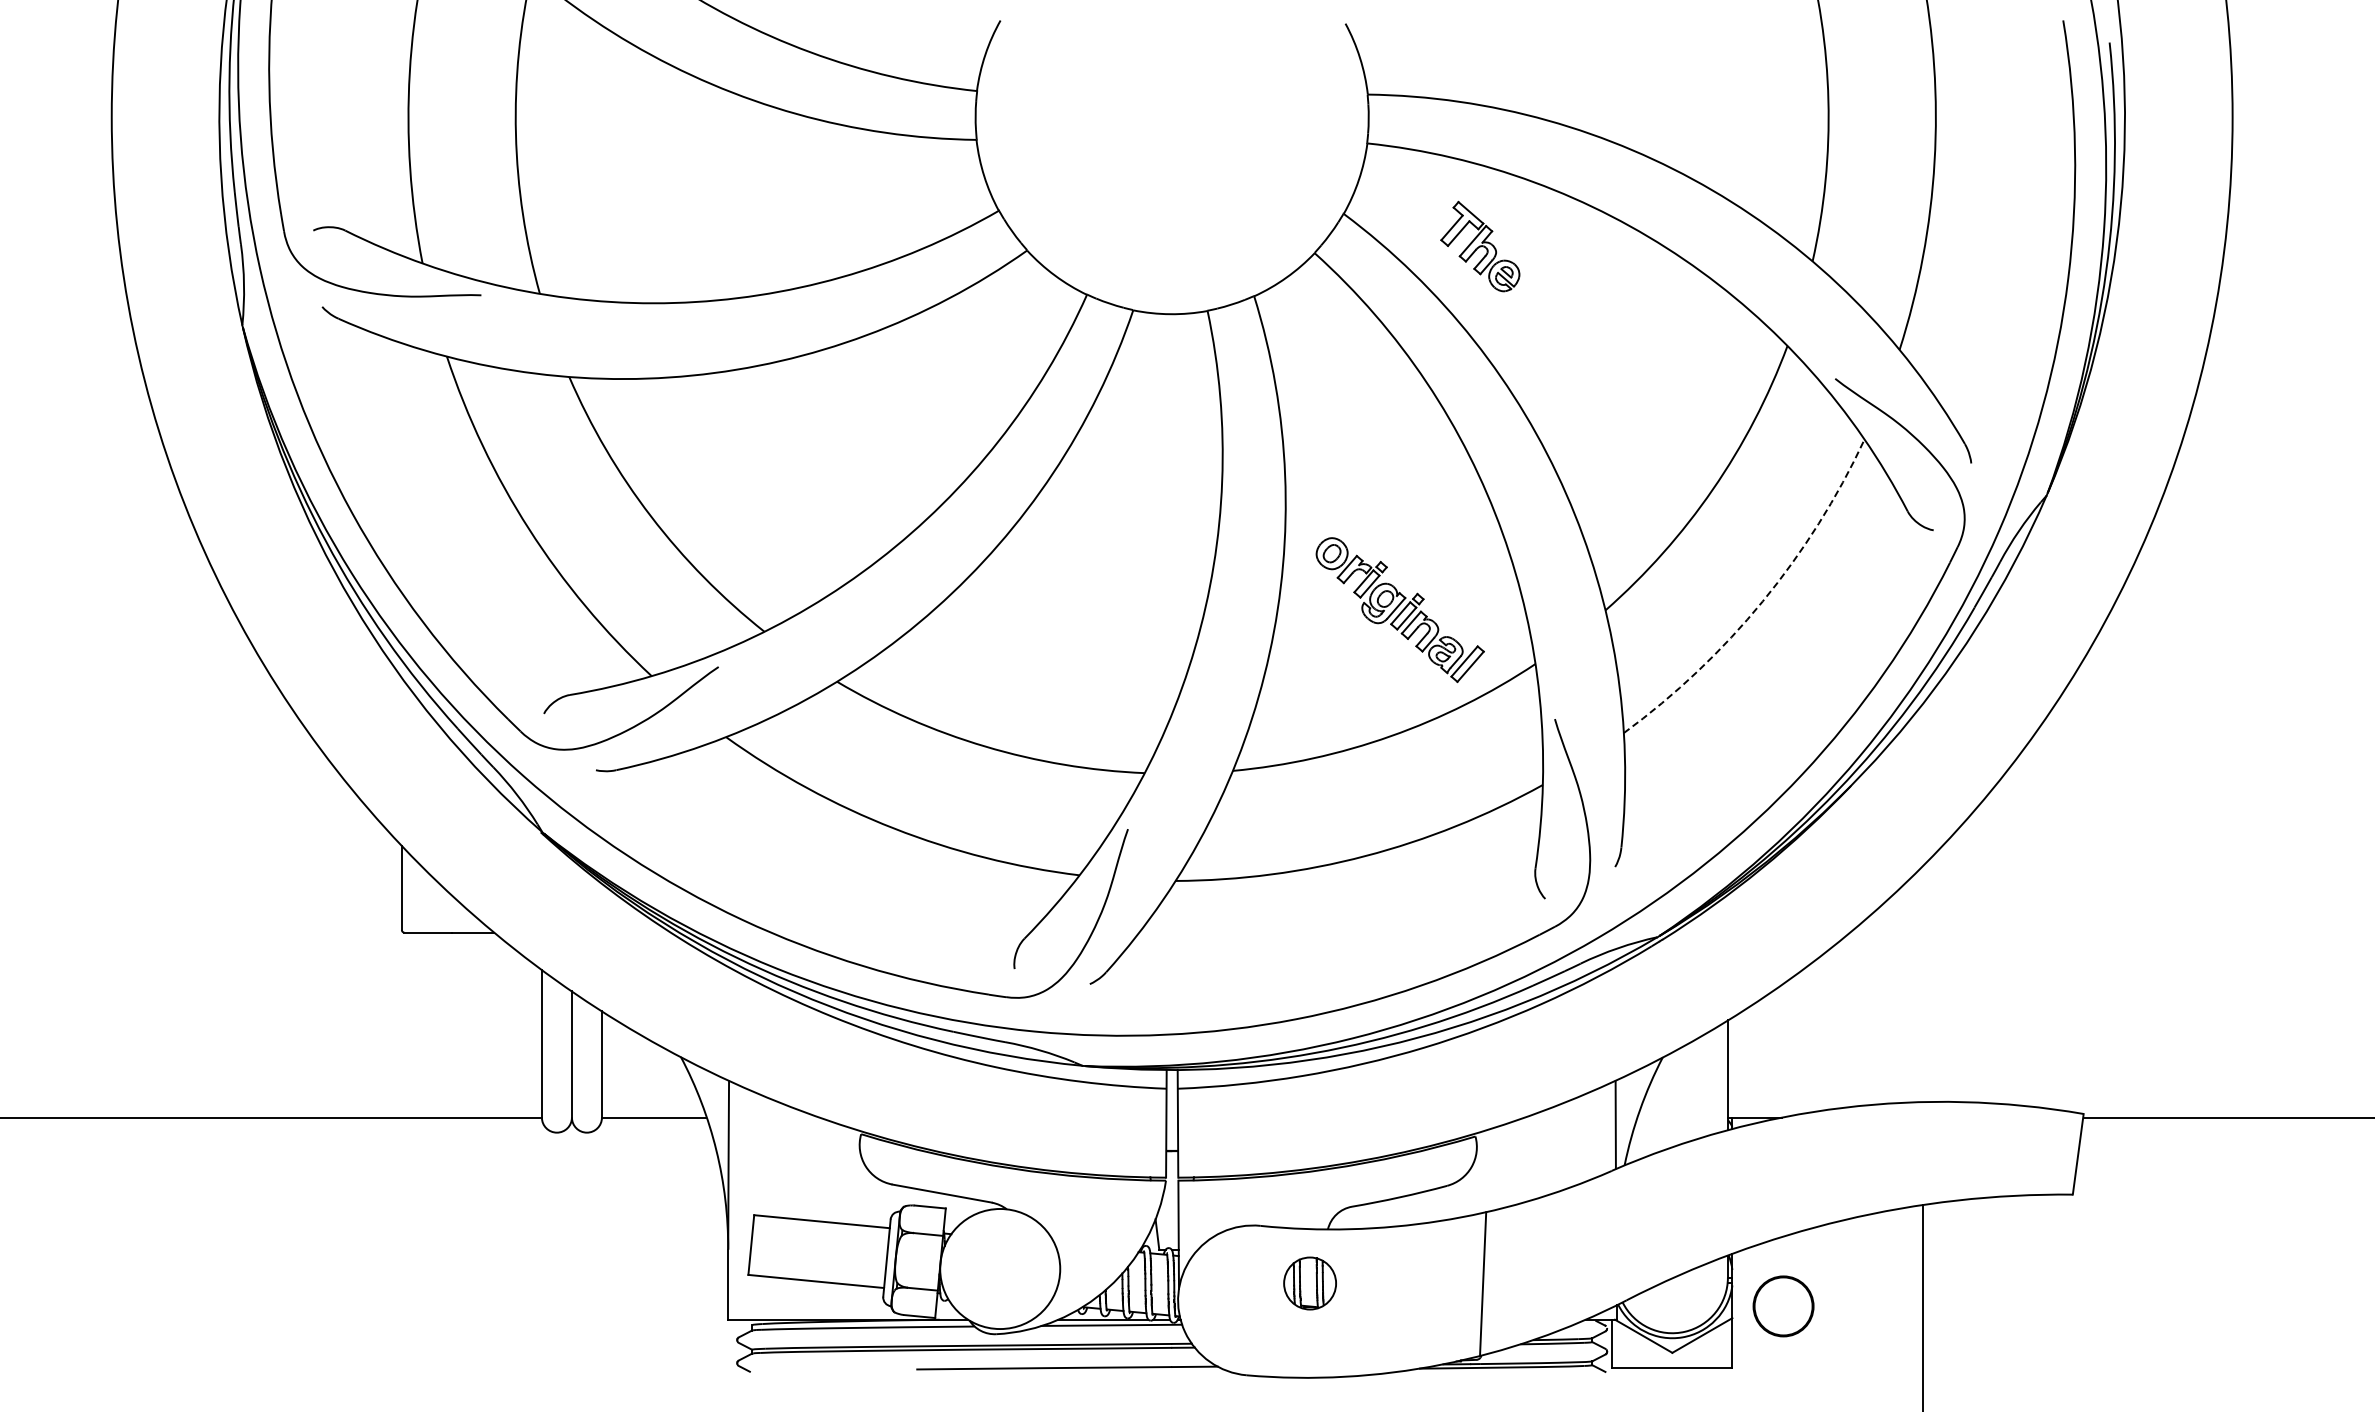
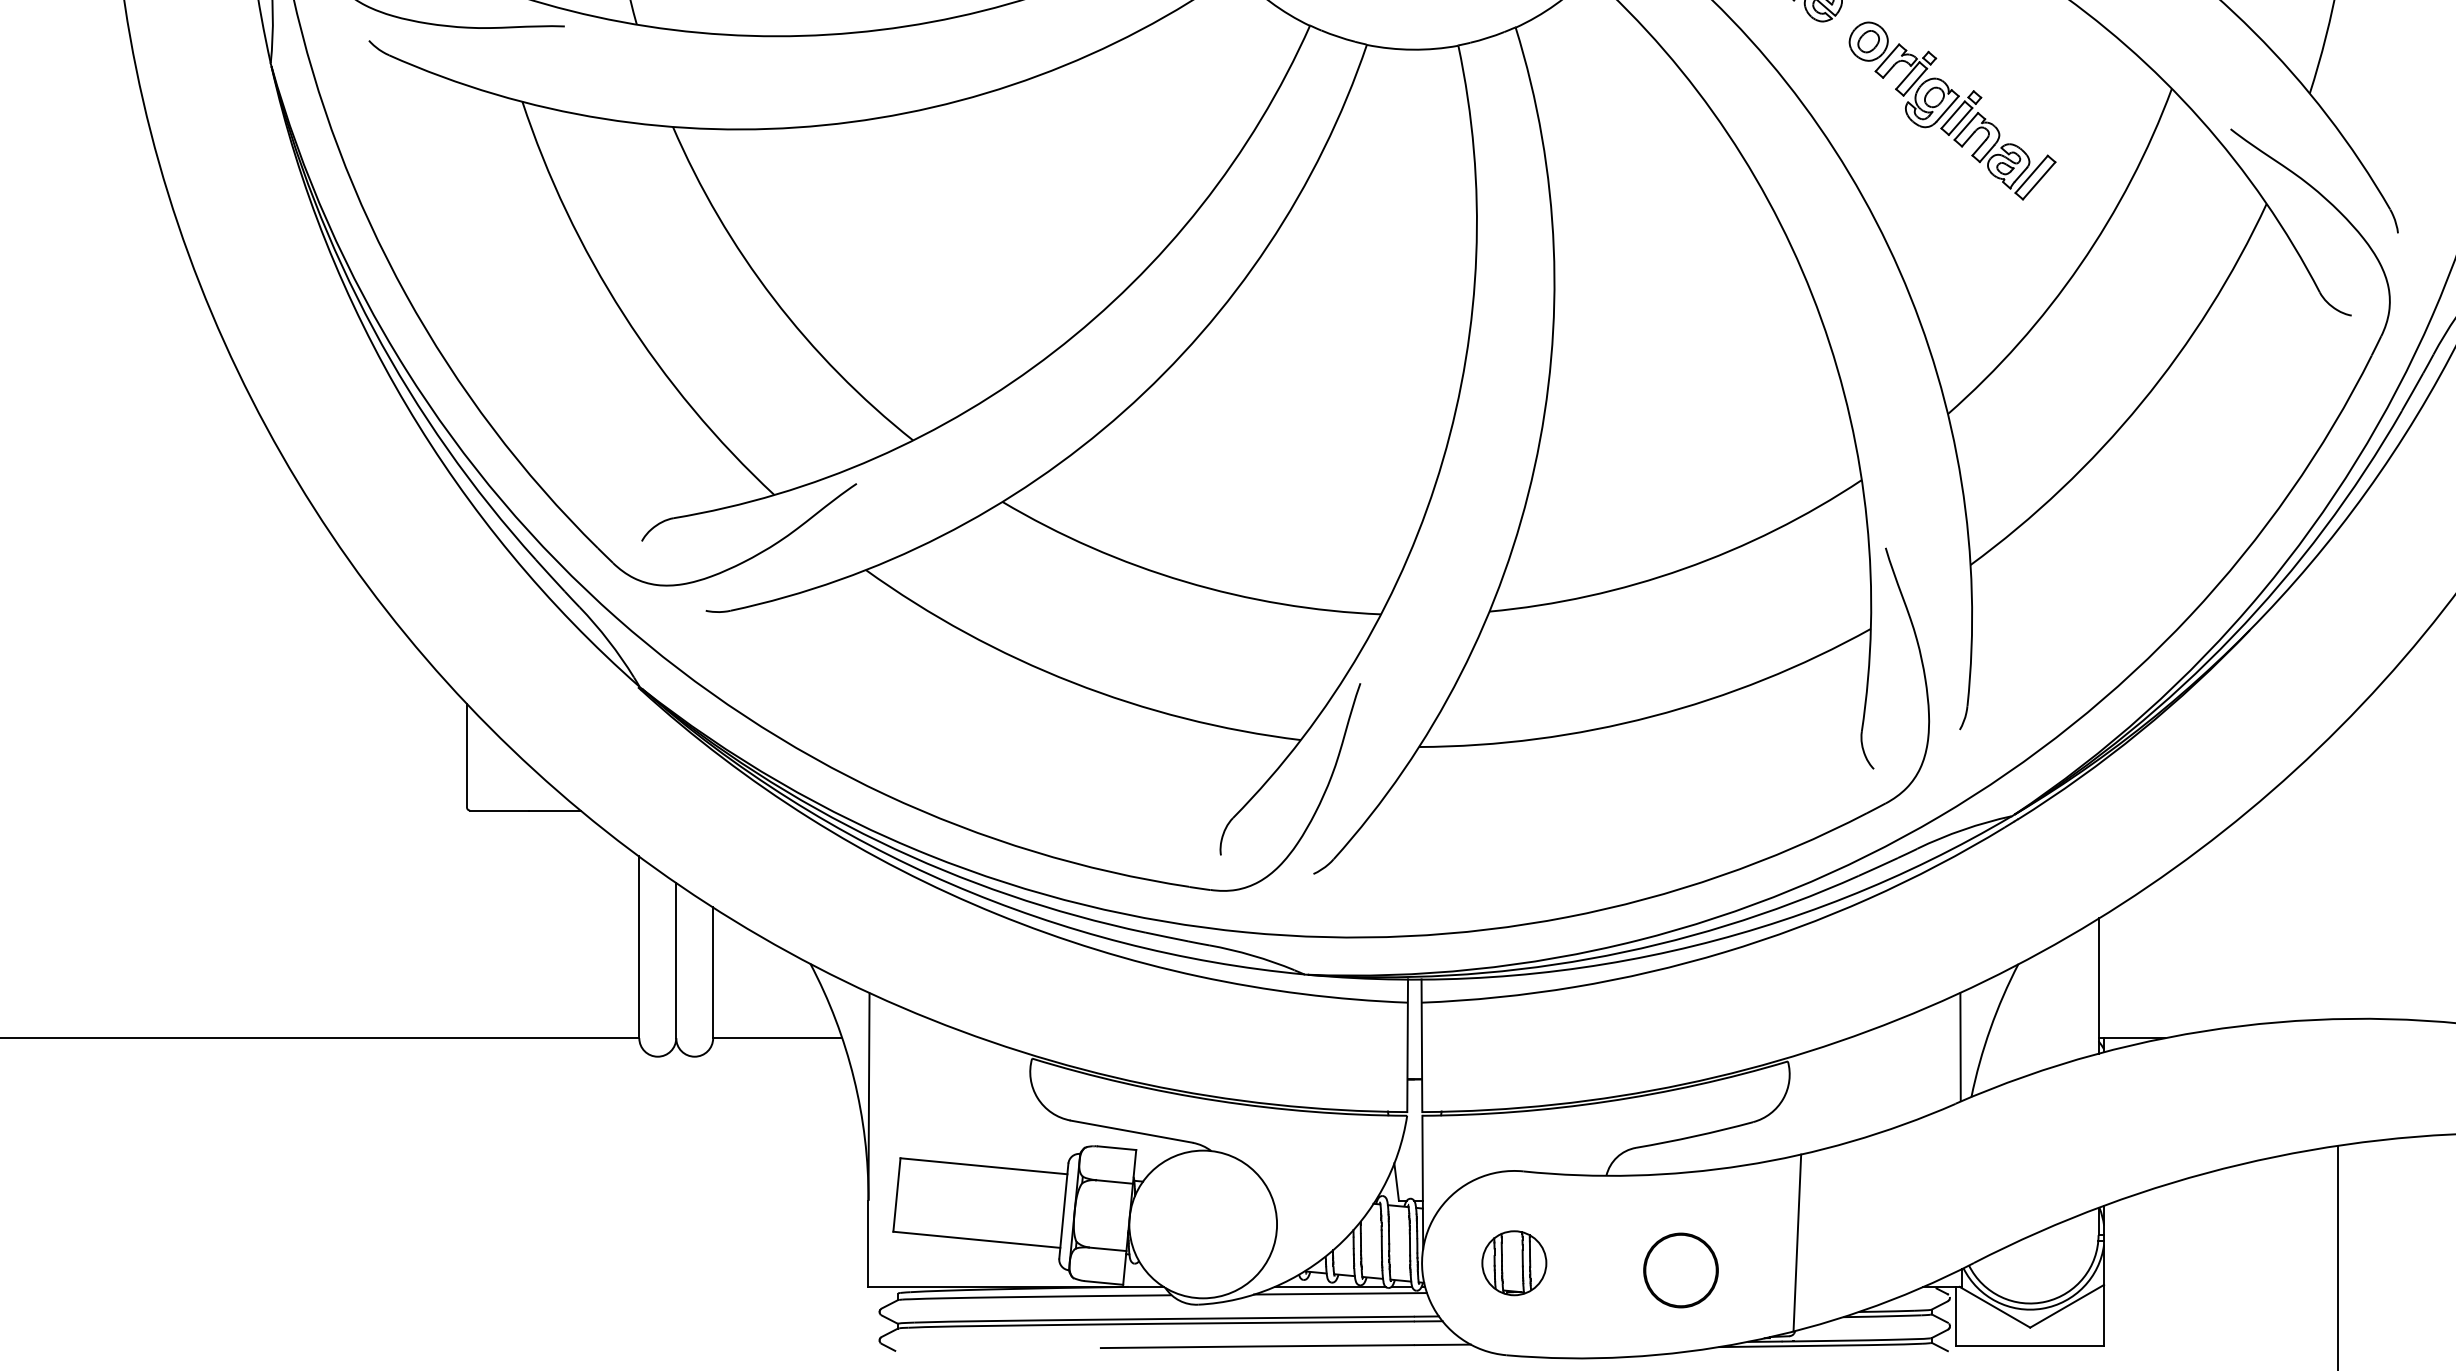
arc: (1762, 601) -> (2141, 403), dashed -> solid
part: (1399, 609) -> (1951, 110), moved
part: (1309, 1283) -> (1513, 1263), moved
circle: (1783, 1306) -> (1680, 1270), moved

